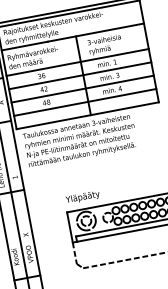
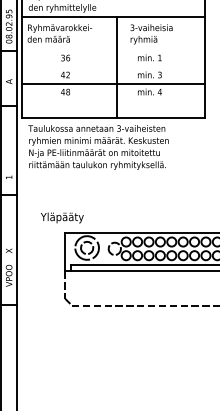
line: (77, 62) -> (113, 49), removed
line: (80, 75) -> (113, 66), removed
line: (85, 102) -> (113, 100), removed
text: (83, 197) -> (62, 217), moved

